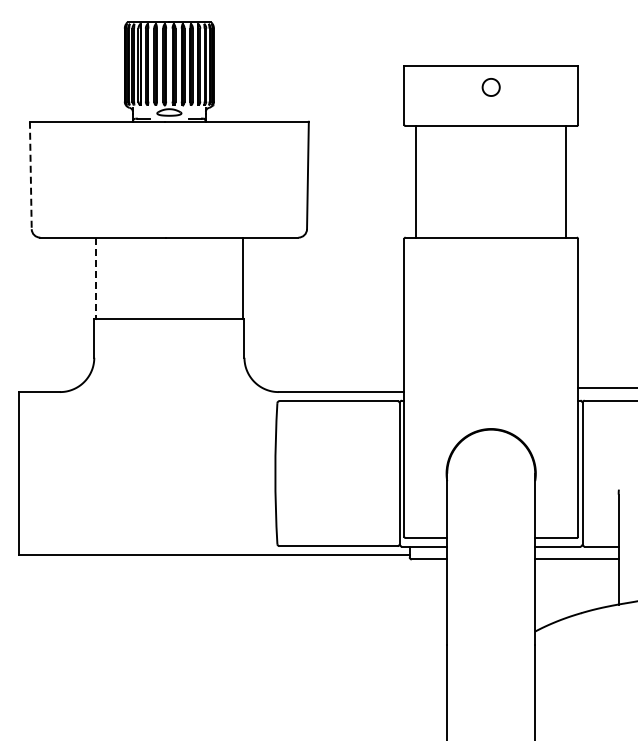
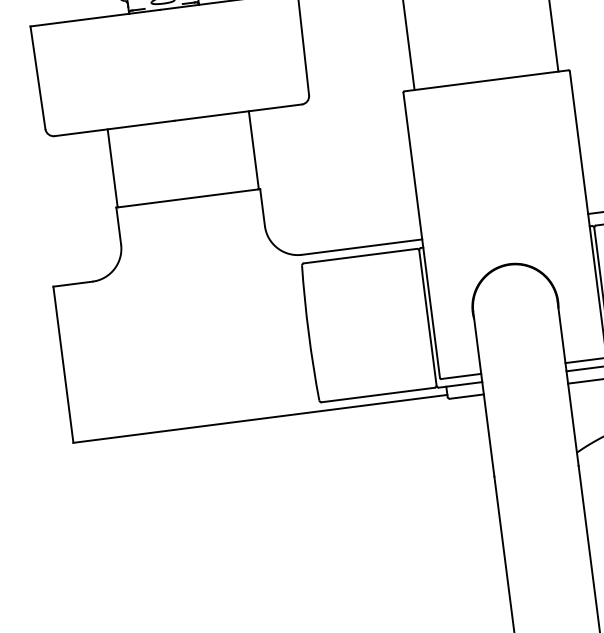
line: (30, 175) -> (37, 77), dashed -> solid
line: (95, 278) -> (112, 168), dashed -> solid

